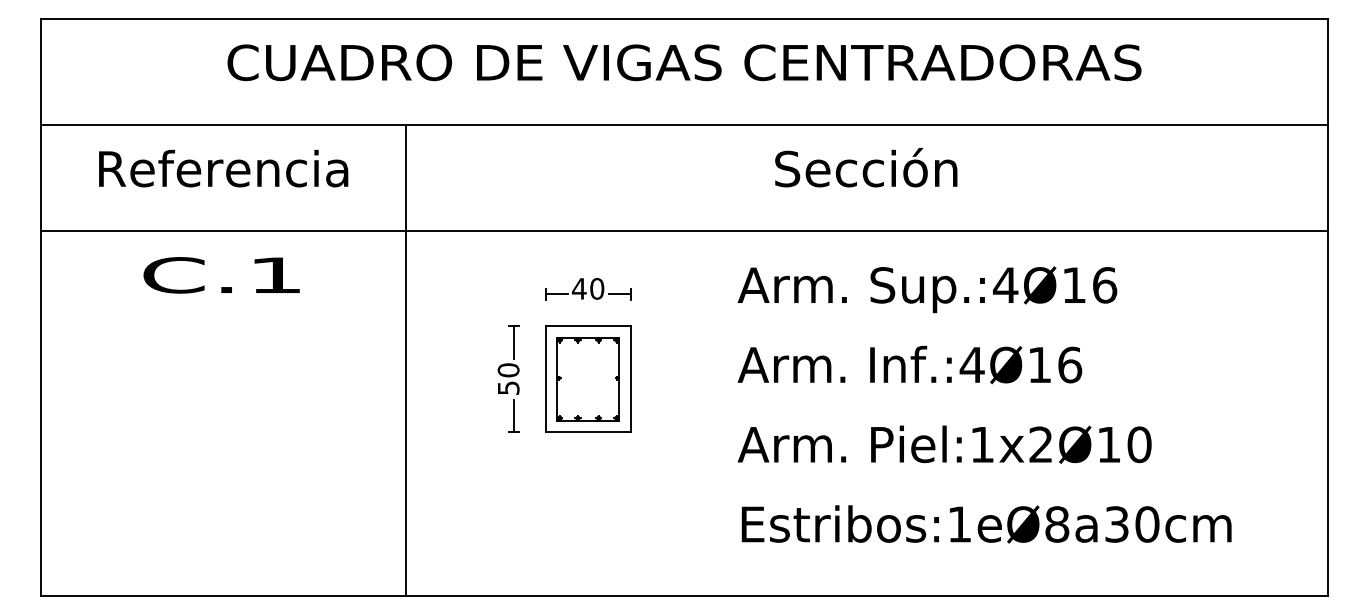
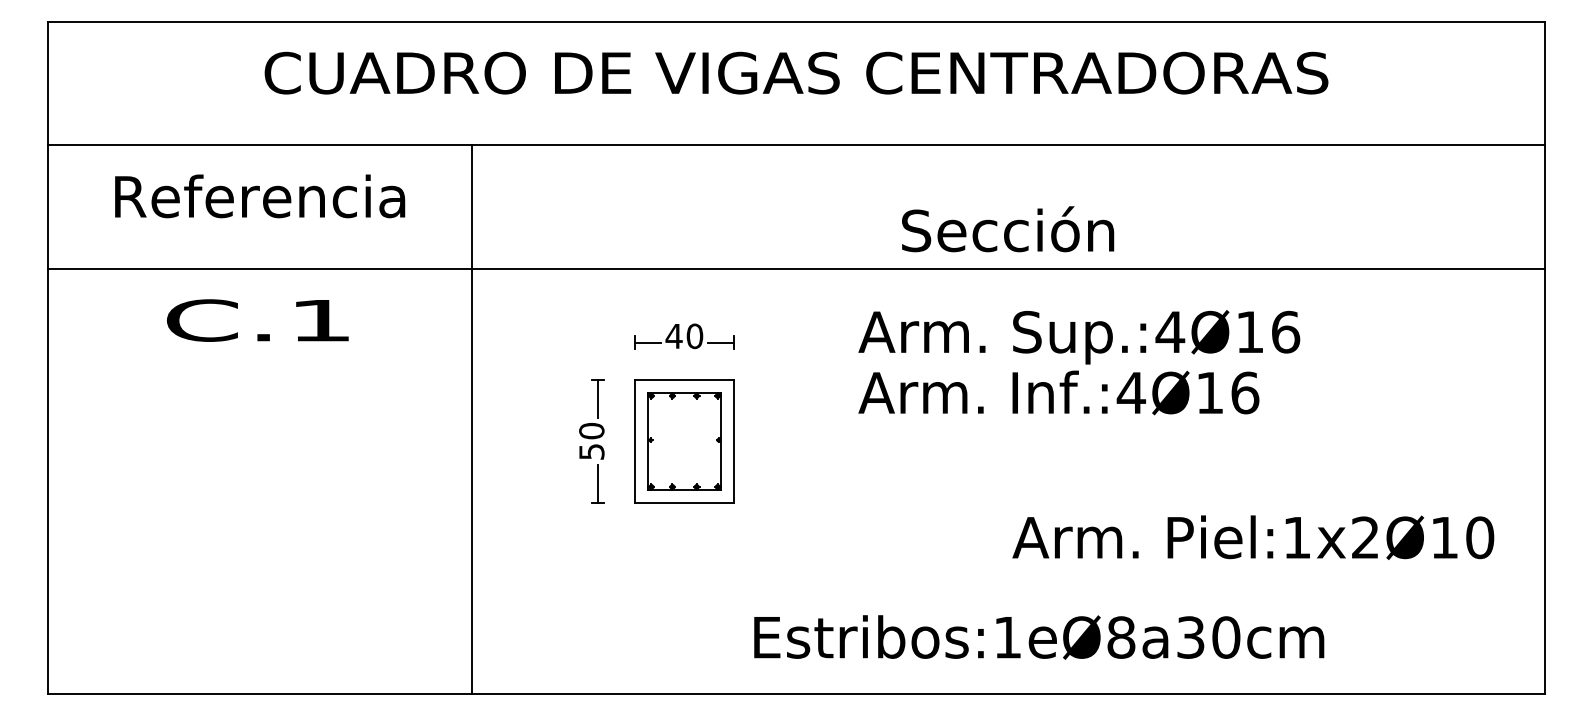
text: (866, 167) -> (1008, 229), moved
text: (909, 364) -> (1058, 392), moved
text: (944, 444) -> (1253, 537), moved
text: (986, 524) -> (1039, 637), moved

